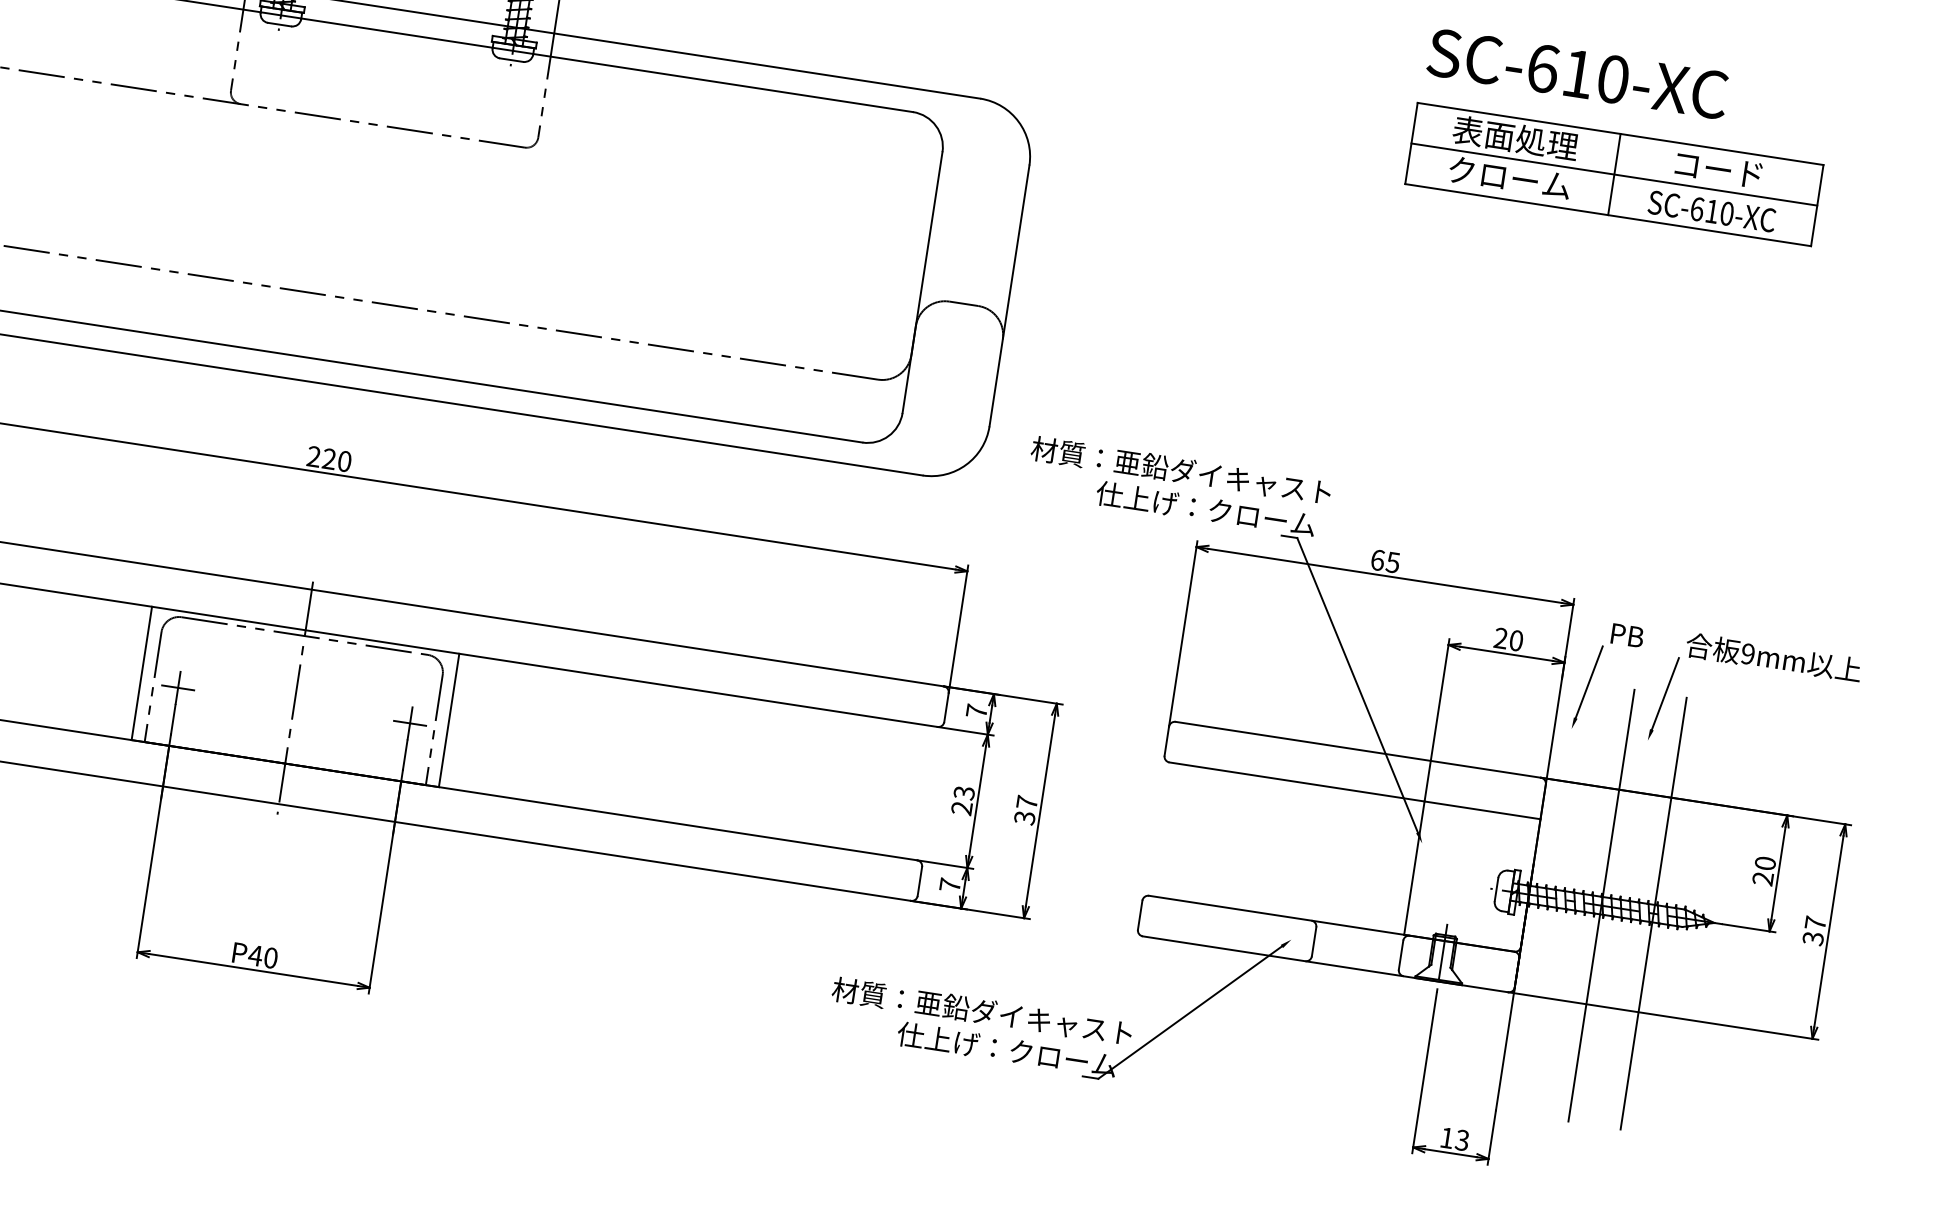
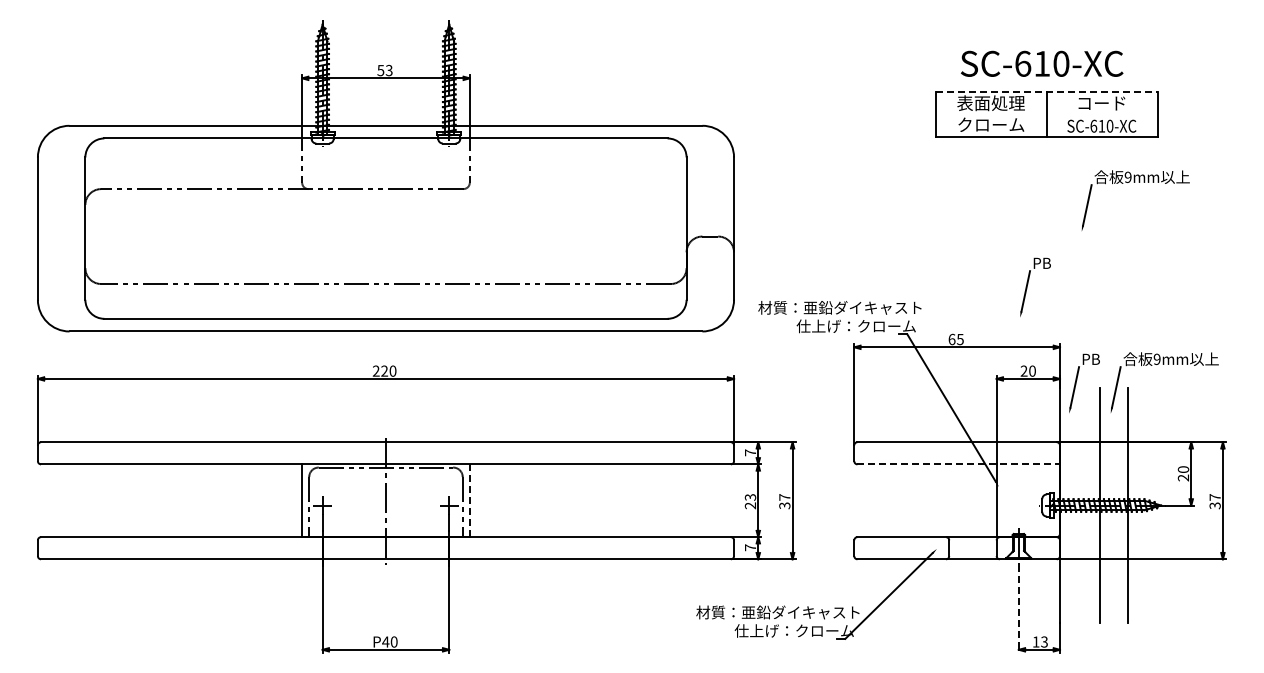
text: (1578, 73) -> (1042, 63), moved
line: (1620, 134) -> (1046, 92), solid -> dashed
line: (1613, 174) -> (1046, 114), removed
part: (1757, 323) -> (1135, 182), added
part: (1533, 480) -> (1028, 284), added
line: (448, 721) -> (469, 501), solid -> dashed
line: (1356, 791) -> (959, 464), solid -> dashed
line: (1423, 1073) -> (1018, 609), solid -> dashed

